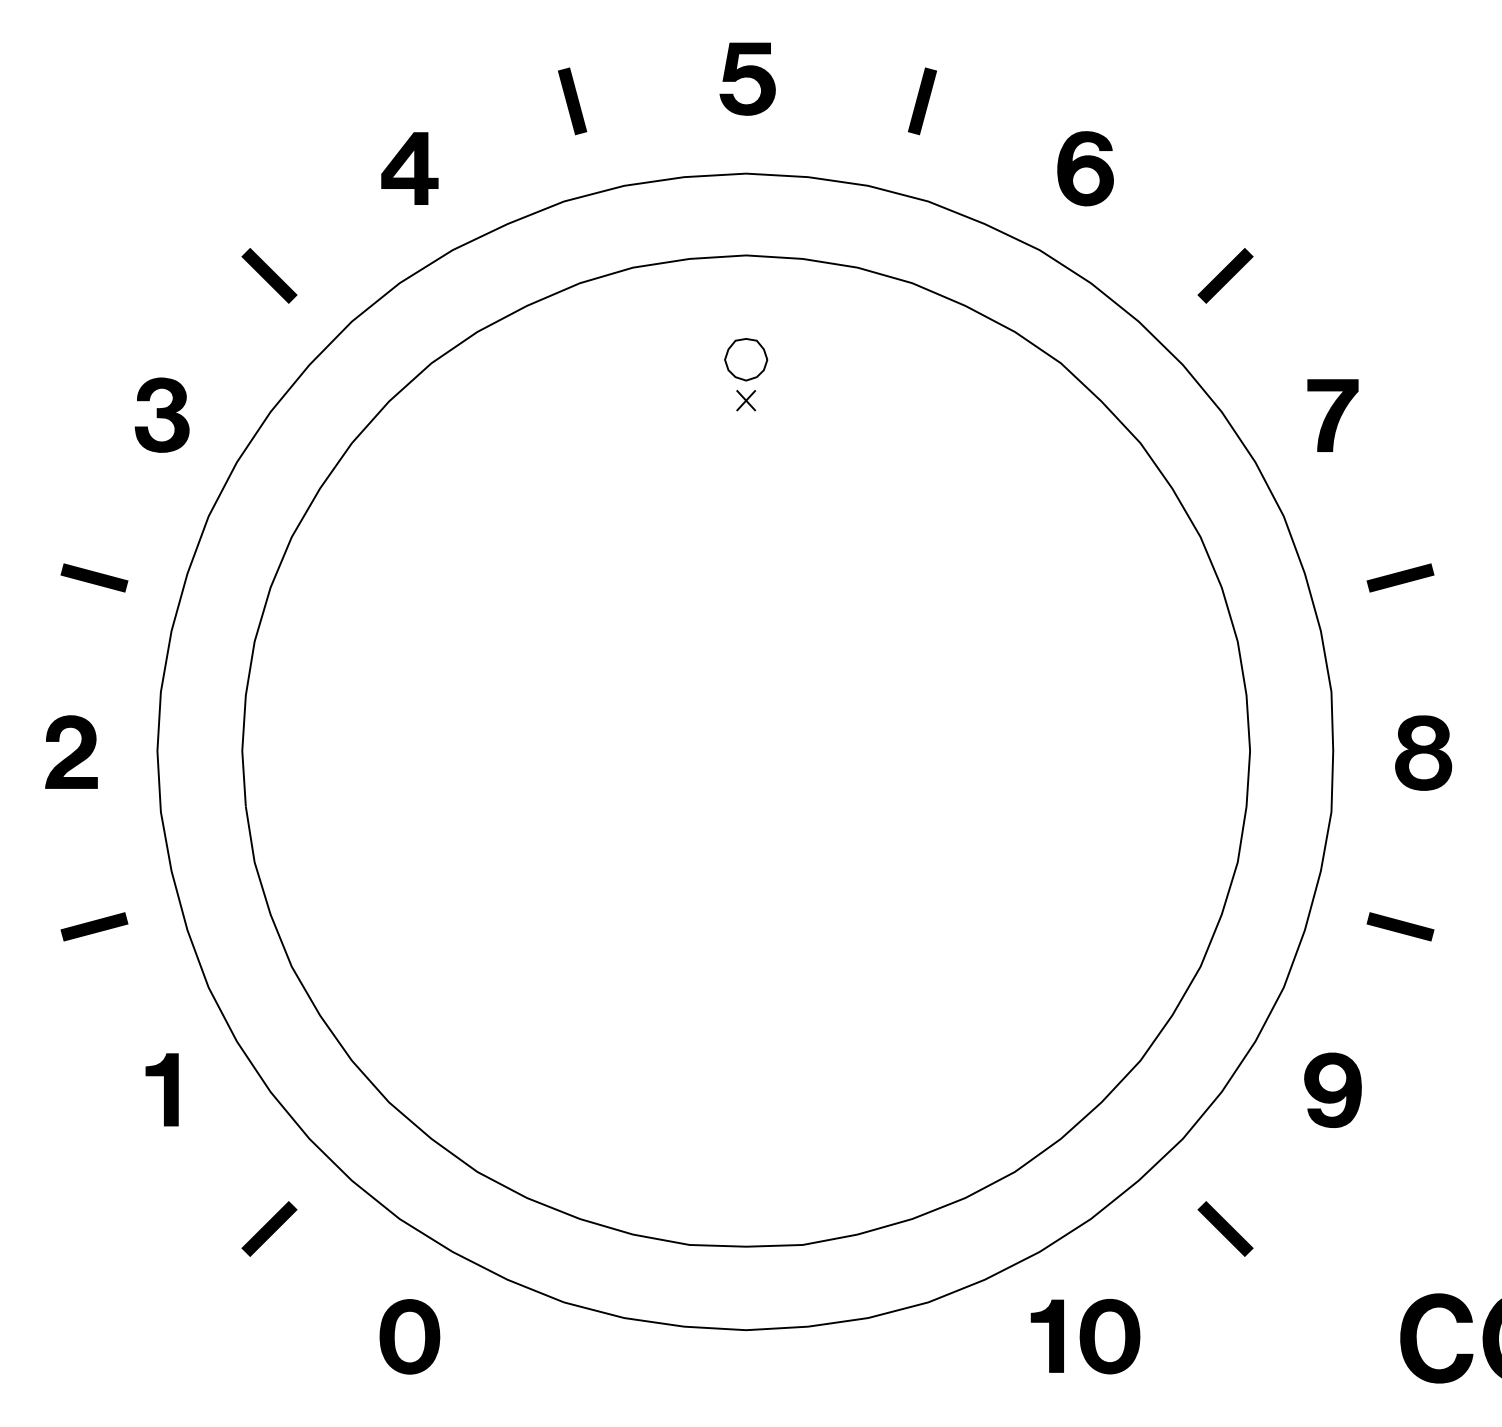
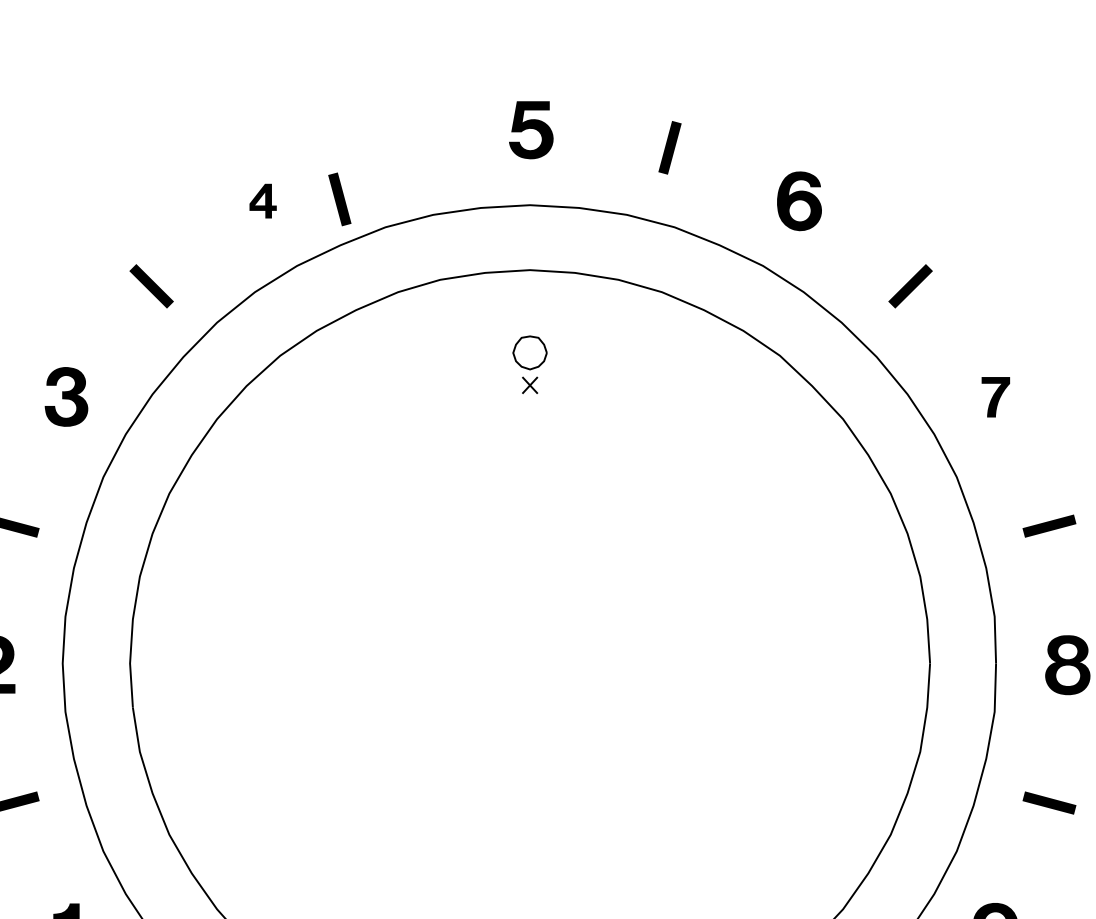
part: (572, 101) -> (339, 199), moved
part: (409, 168) -> (262, 201), size x0.6
part: (1332, 415) -> (995, 397), size x0.7

